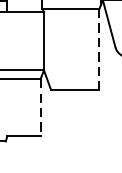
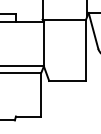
line: (99, 49) -> (86, 50), dashed -> solid
line: (40, 107) -> (41, 94), dashed -> solid

